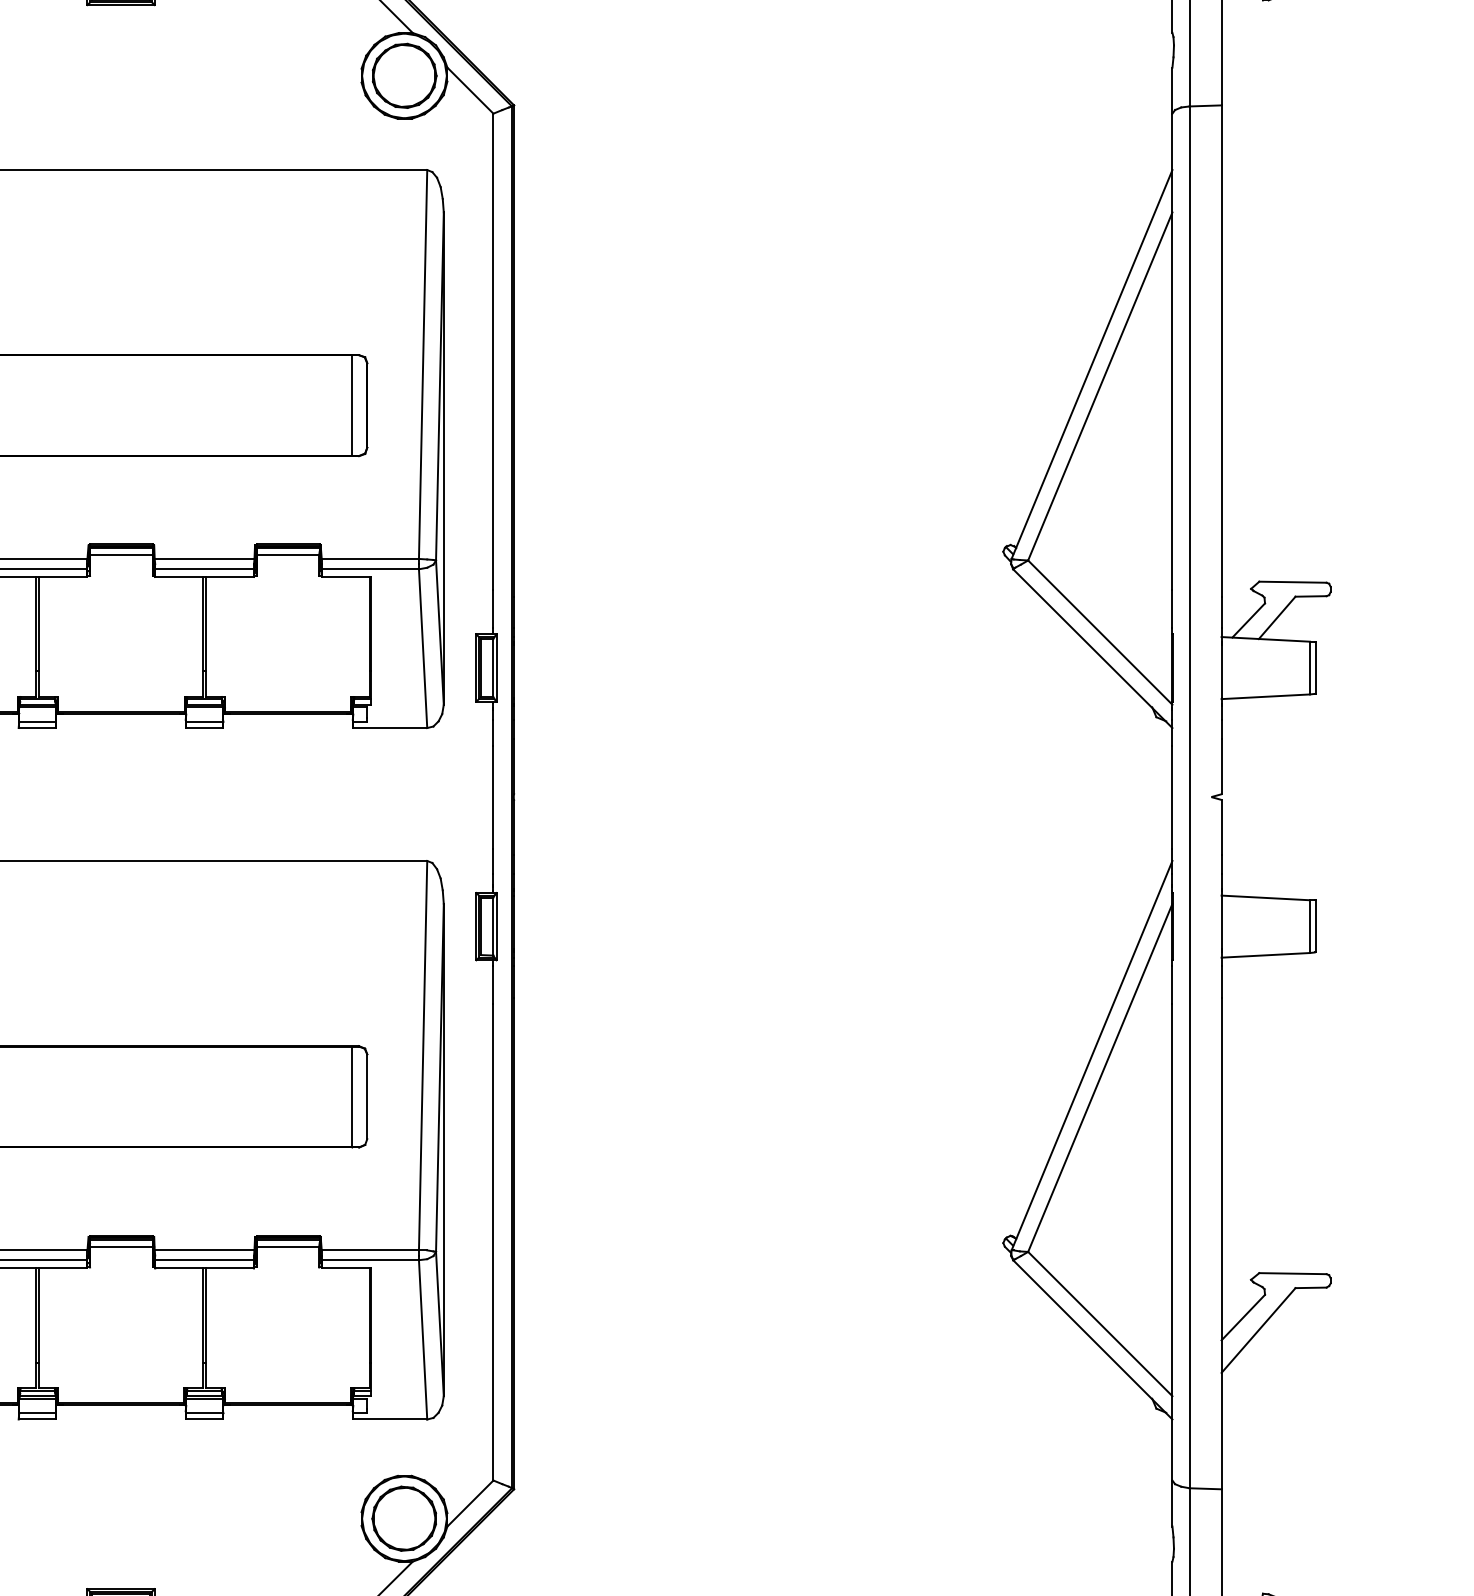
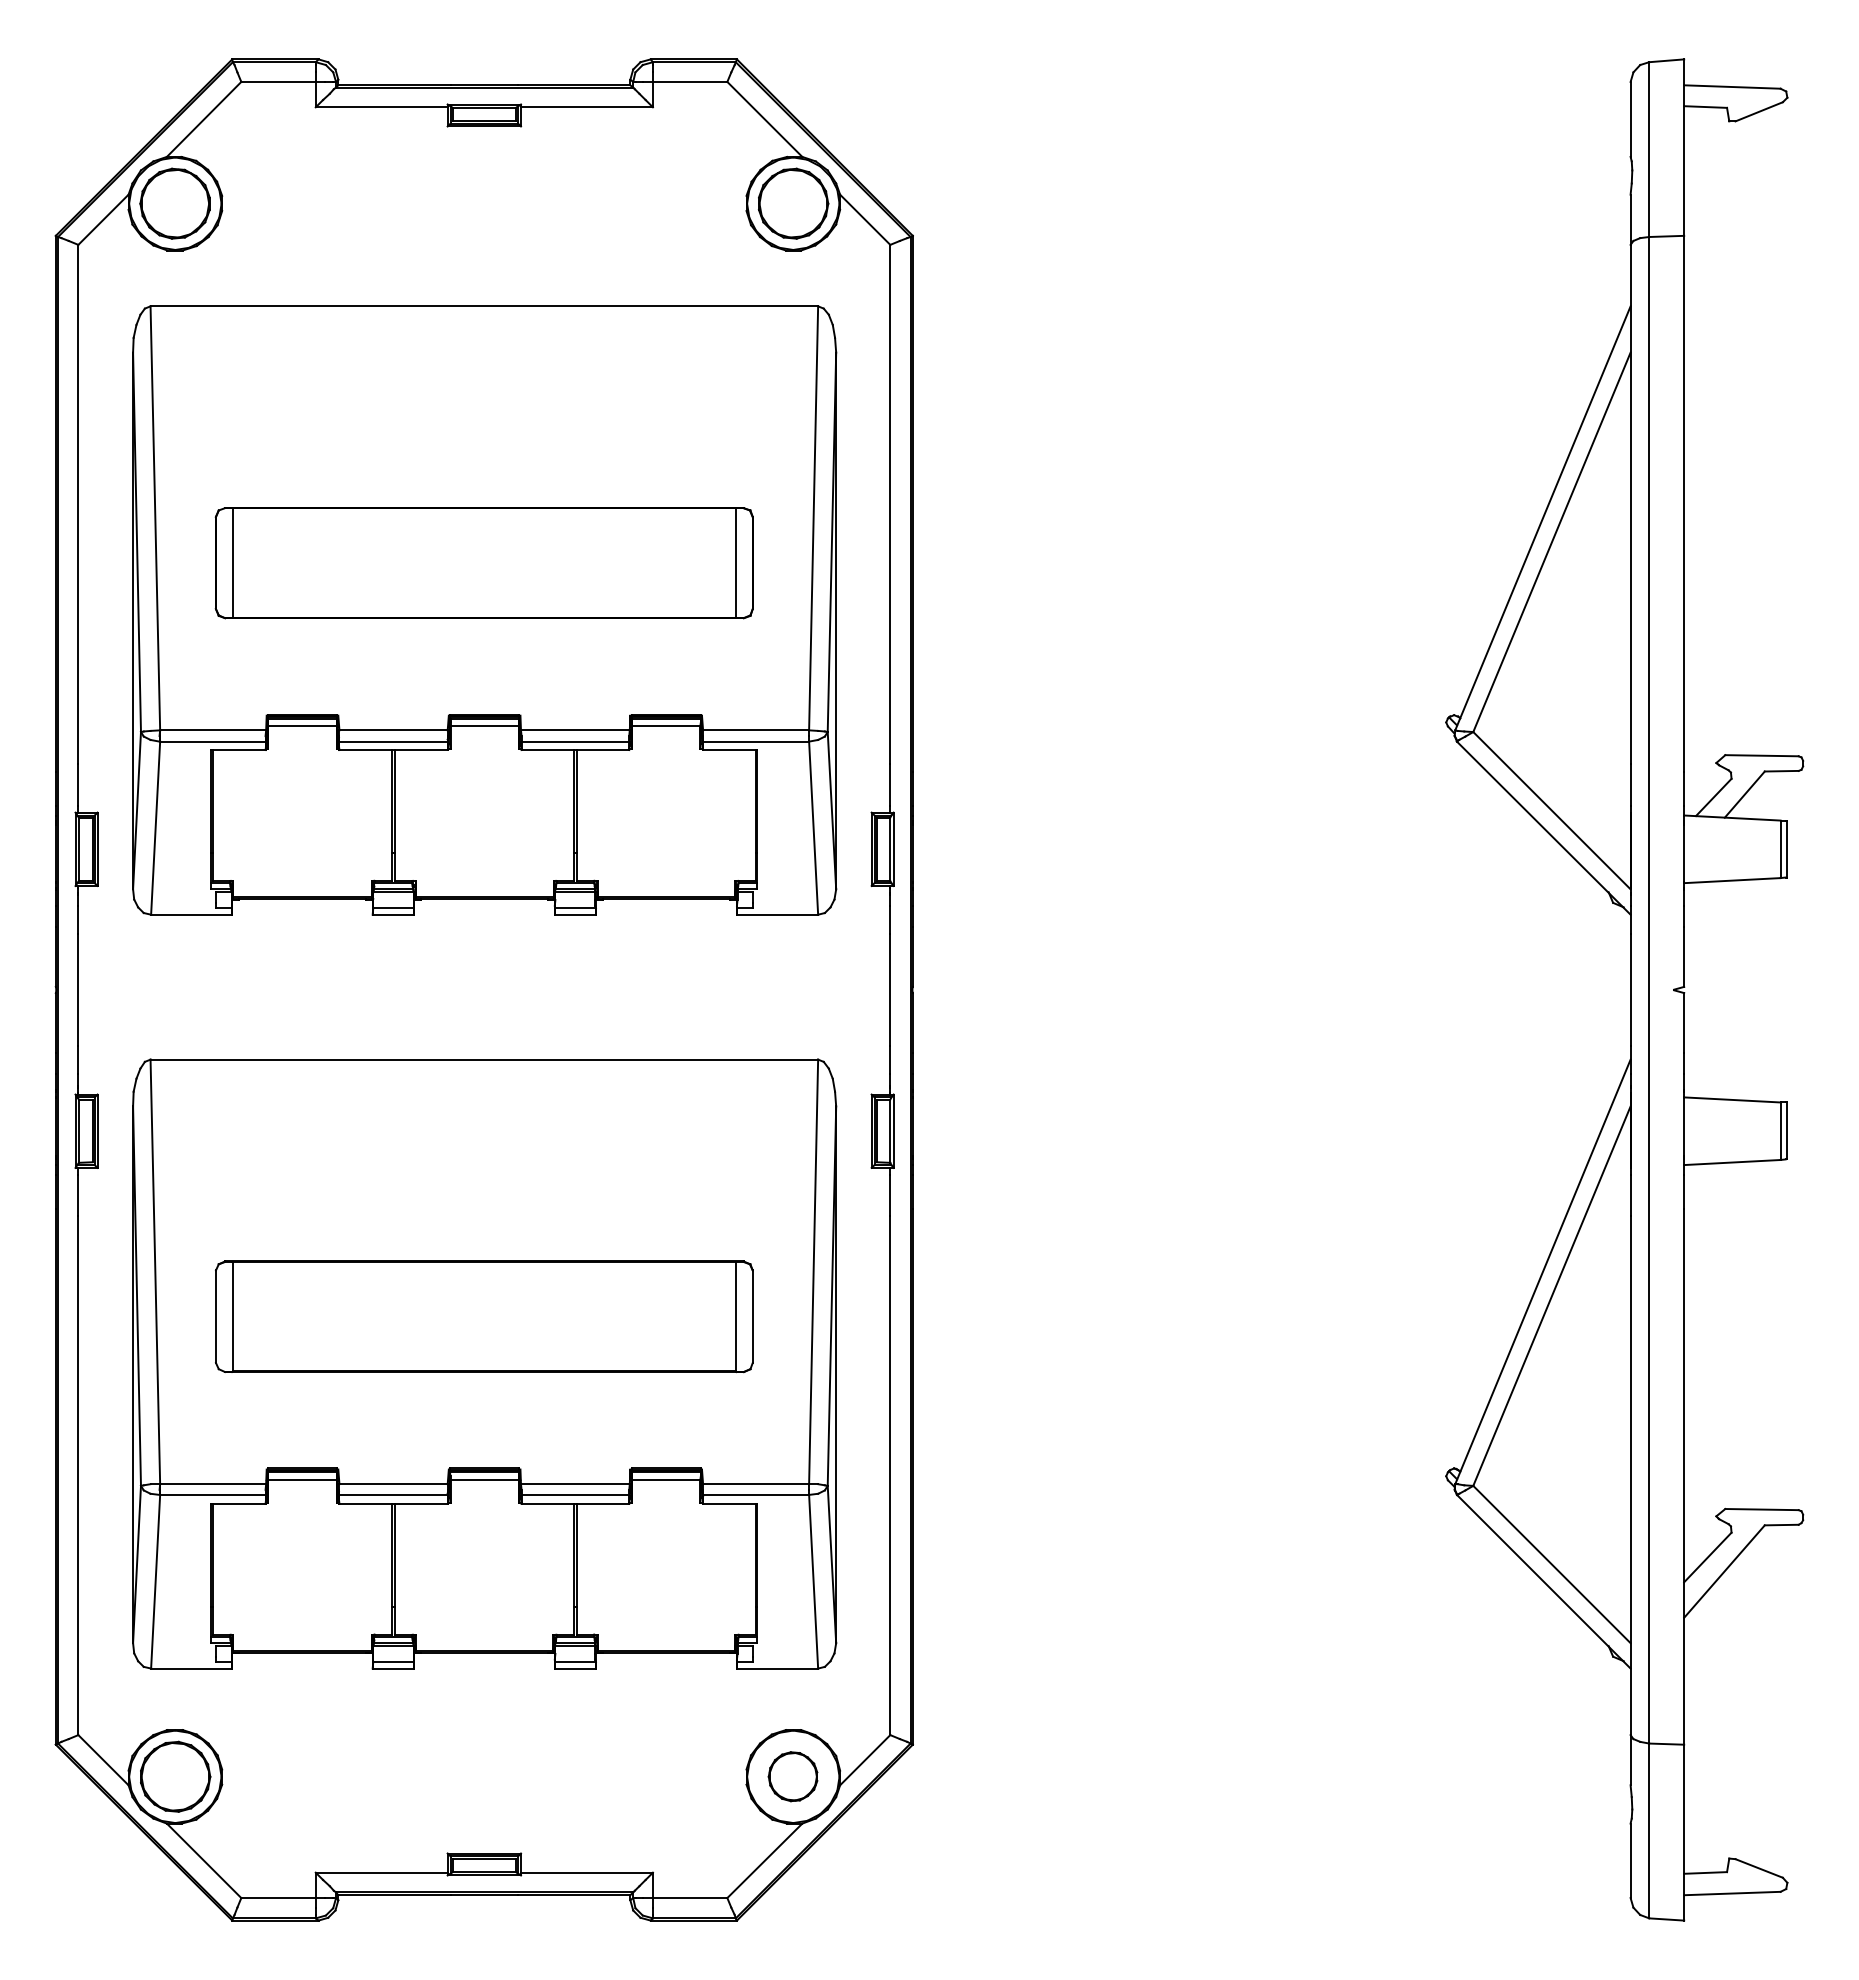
part: (403, 1518) -> (792, 1776), size x0.7

